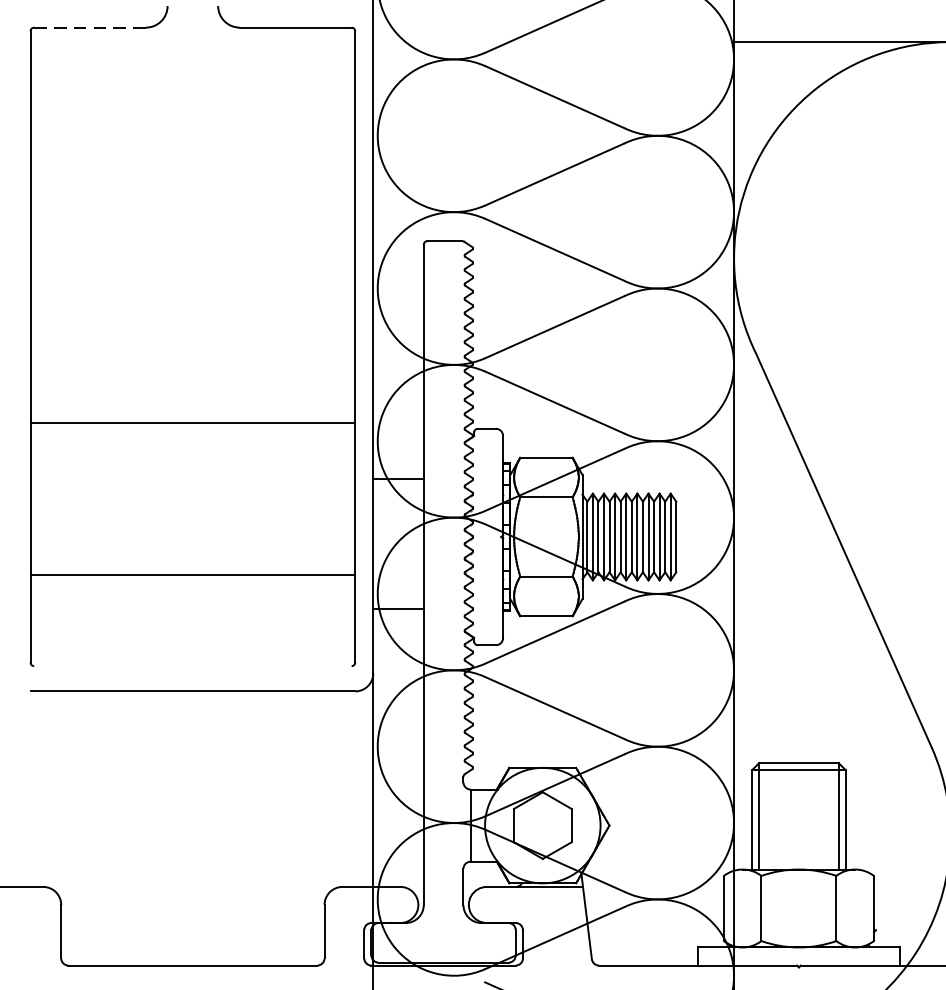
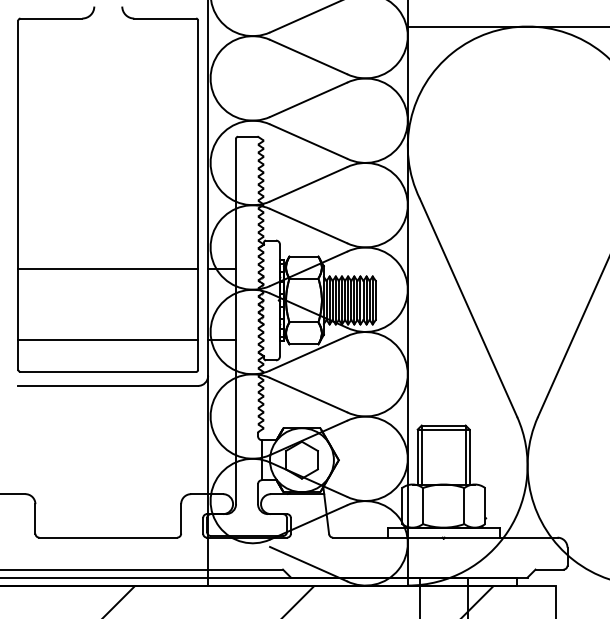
line: (90, 27) -> (51, 18), dashed -> solid
line: (193, 423) -> (108, 268), moved
line: (193, 574) -> (108, 340), moved
line: (193, 665) -> (108, 371), added

